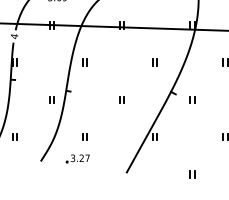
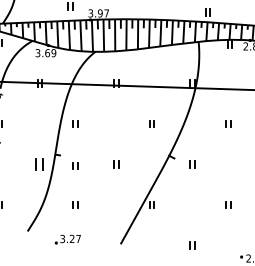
part: (51, 99) -> (39, 164), size x1.6
part: (84, 100) -> (75, 165), added
part: (77, 158) -> (67, 239), moved

